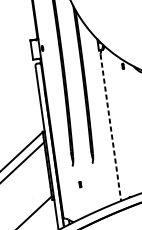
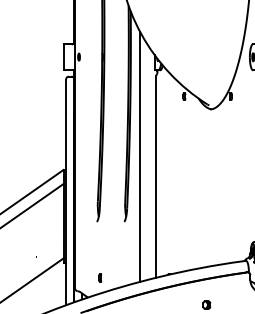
line: (97, 114) -> (140, 156), added
line: (111, 128) -> (156, 177), dashed -> solid
part: (80, 184) -> (100, 277), moved

